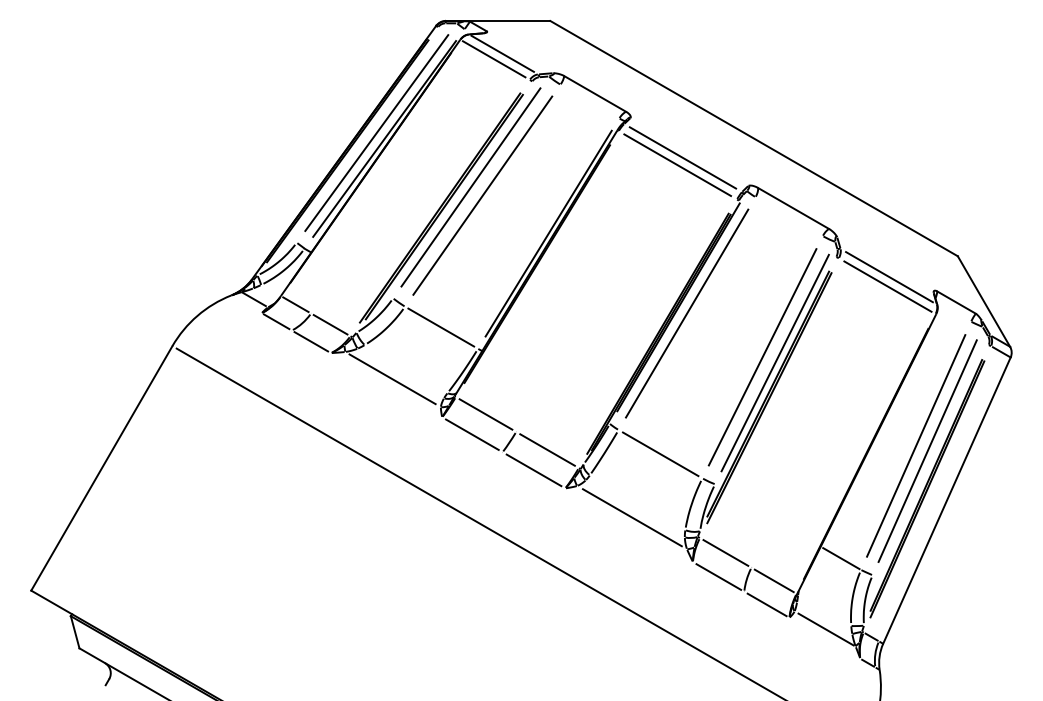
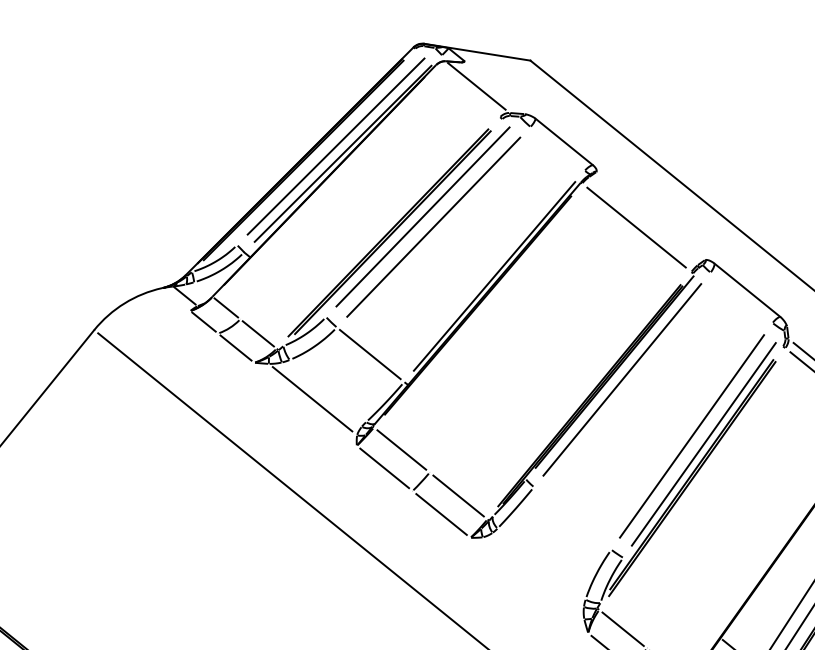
line: (493, 59) -> (466, 90), removed
line: (682, 157) -> (642, 220), removed
line: (660, 454) -> (572, 518), removed
line: (631, 517) -> (533, 578), removed

